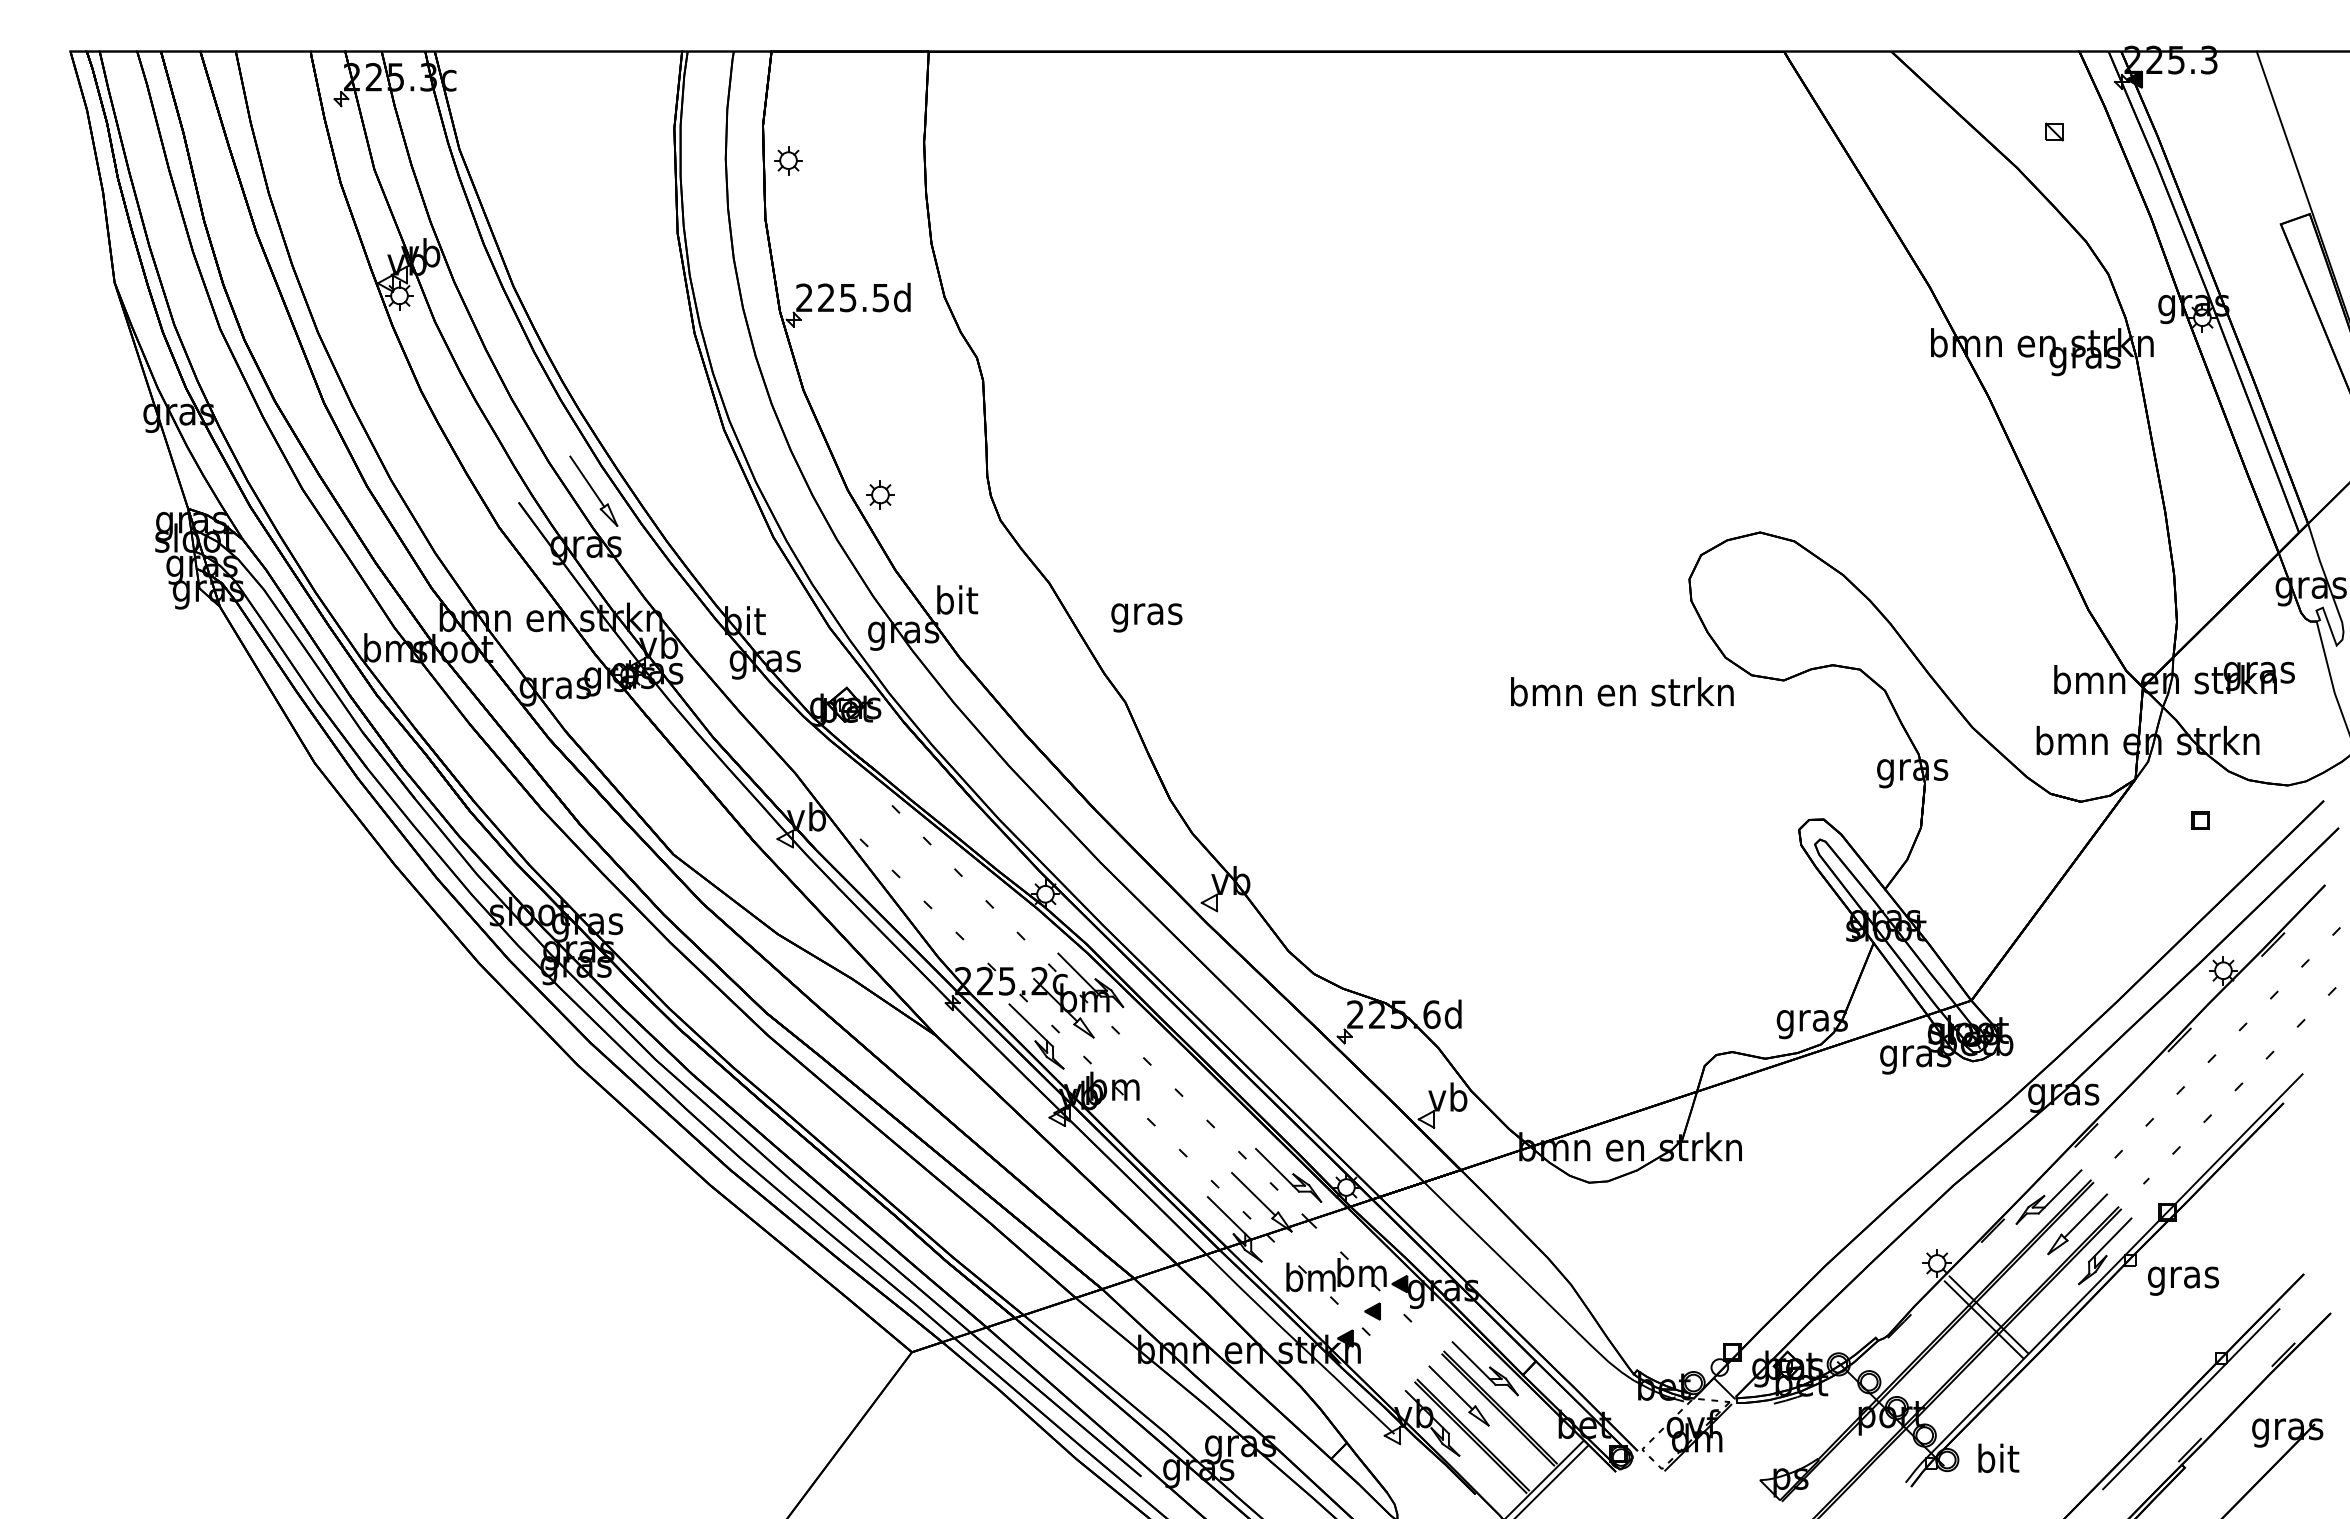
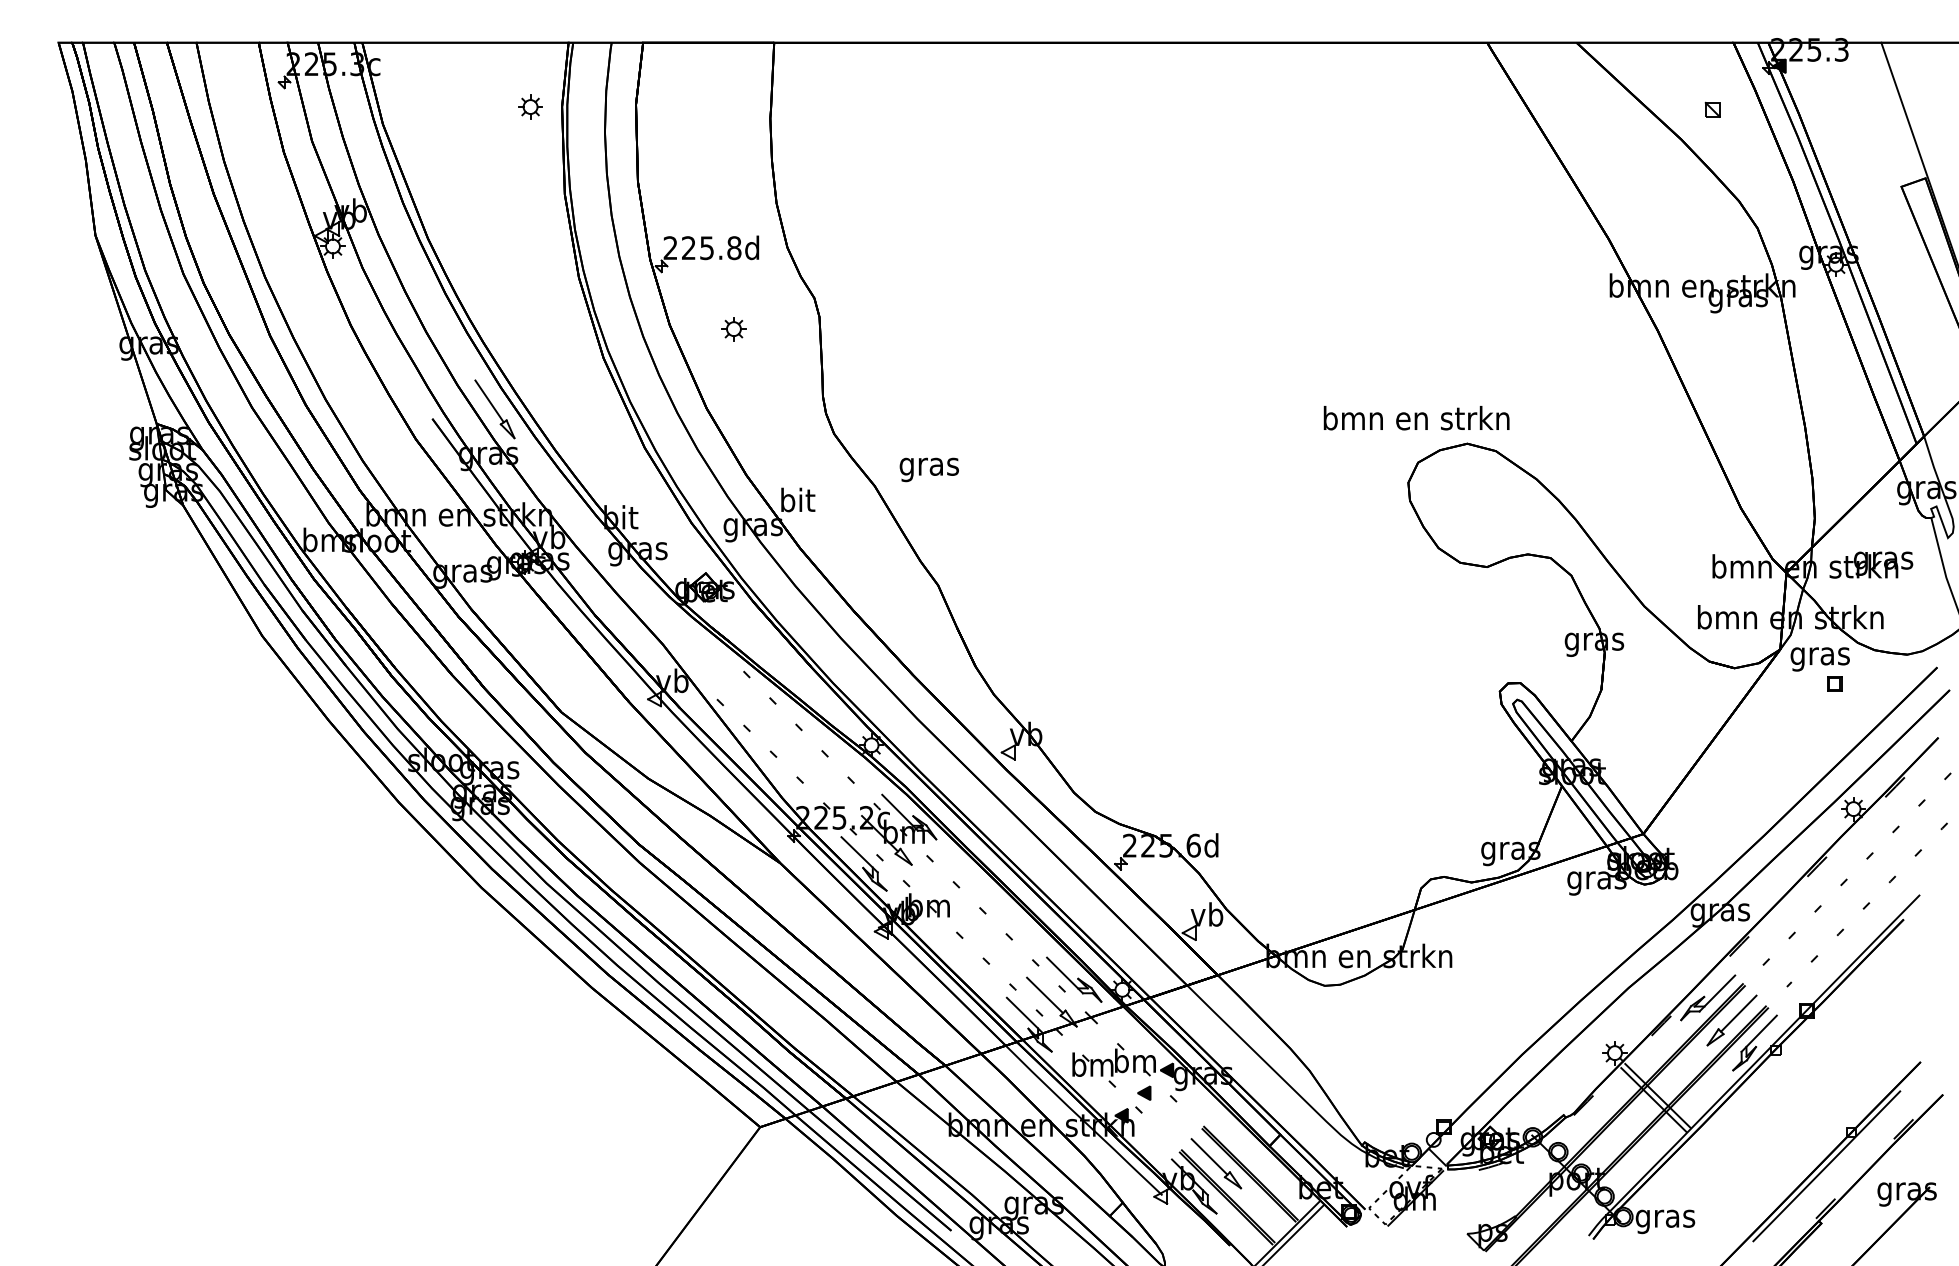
part: (788, 160) -> (530, 106), moved
text: (880, 297) -> (733, 247), 225.5d -> 225.8d
part: (880, 494) -> (733, 328), moved
text: (1146, 617) -> (929, 469), moved
text: (1622, 691) -> (1416, 417), moved
text: (2183, 1280) -> (1820, 658), moved
part: (1484, 1368) -> (1237, 1140), removed
text: (1997, 1461) -> (1665, 1218), bit -> gras

